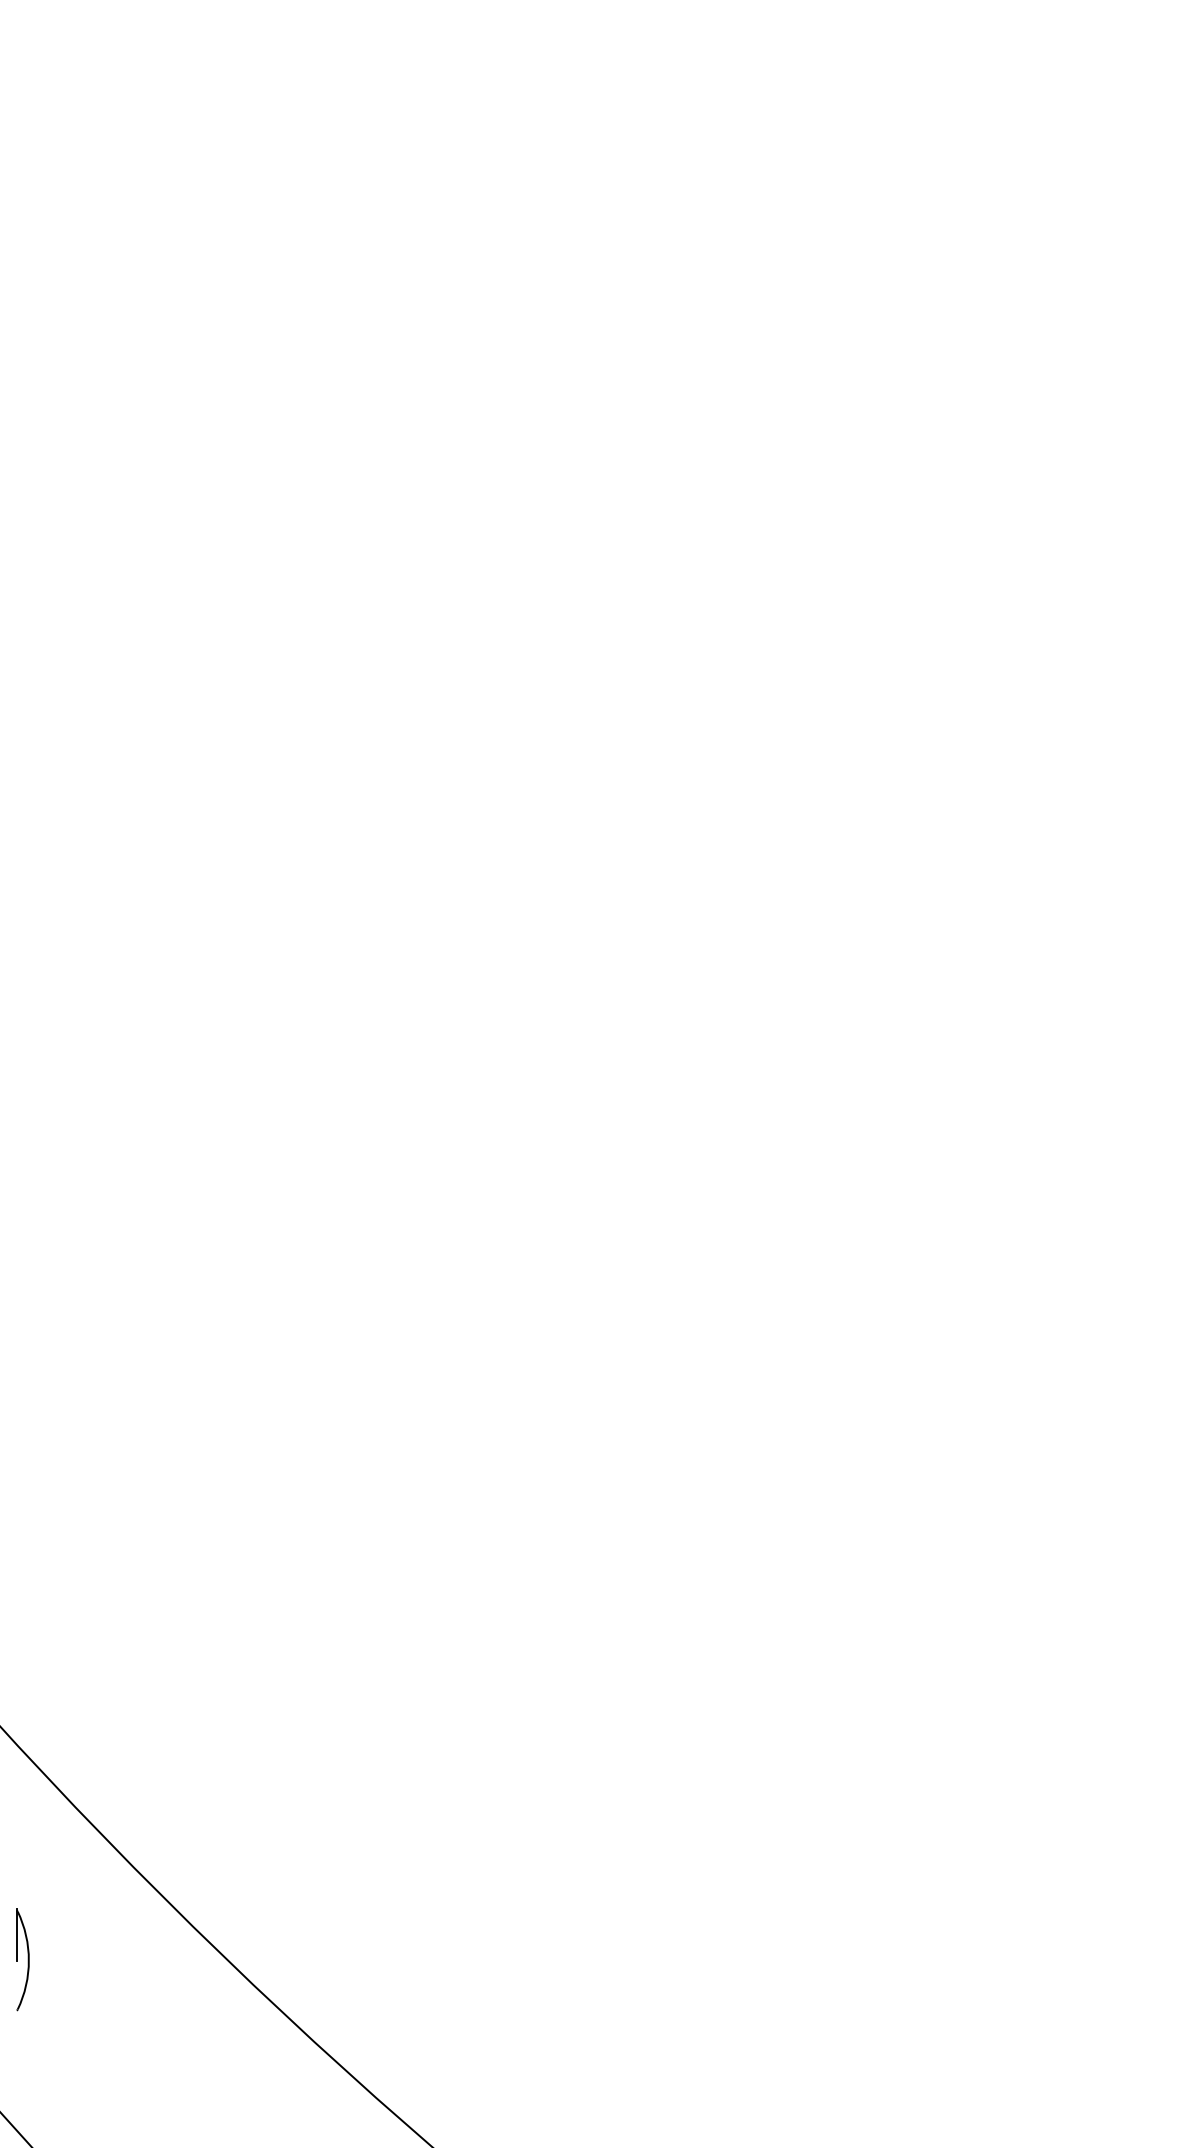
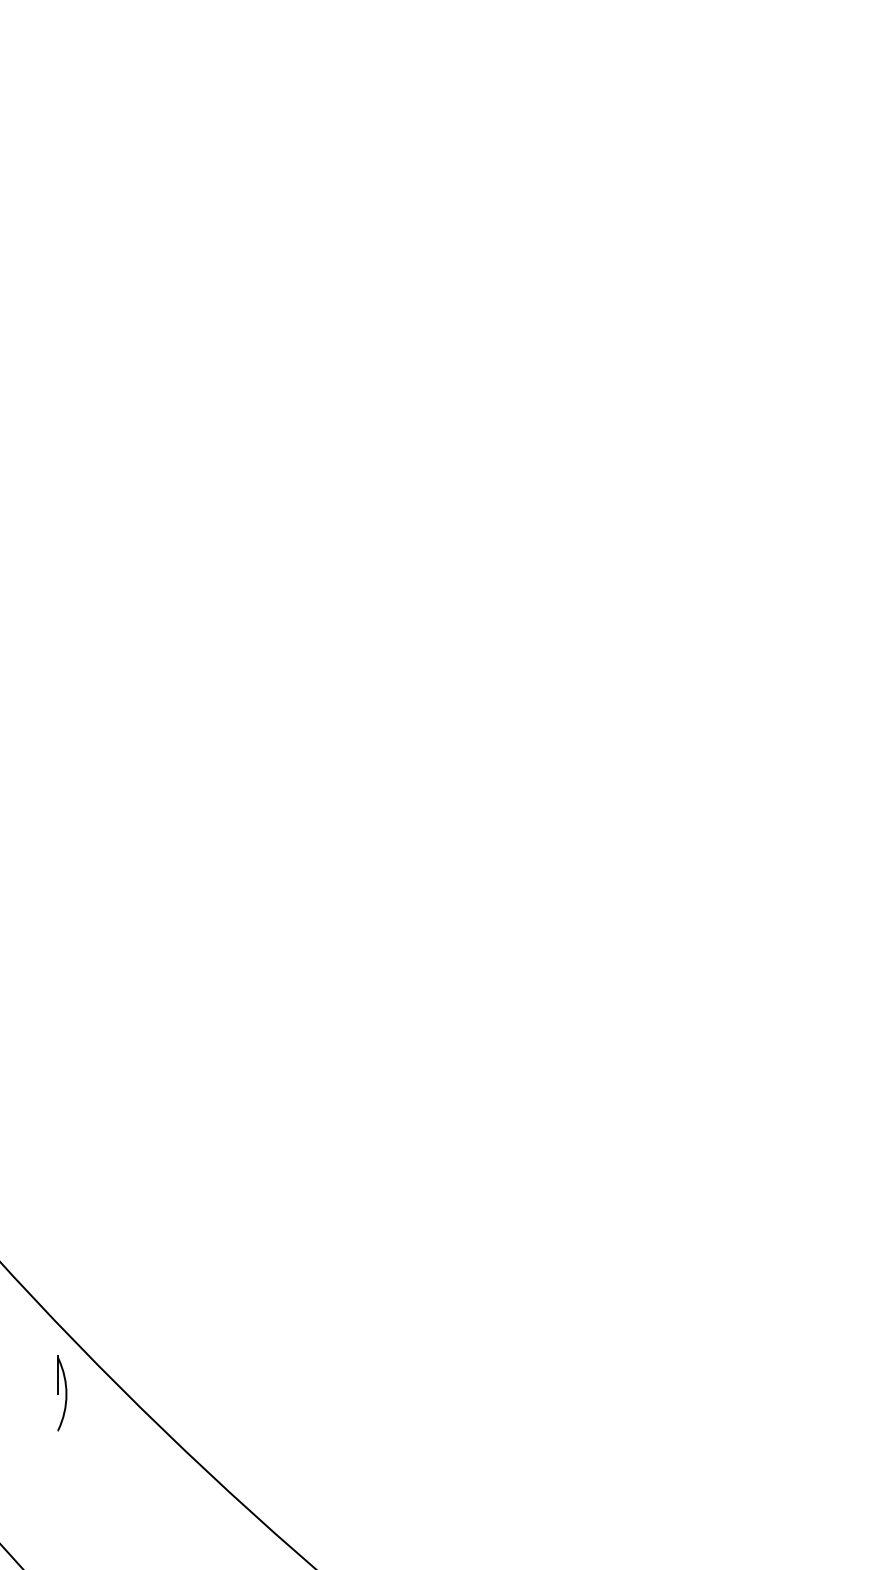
part: (22, 1959) -> (61, 1393), moved

